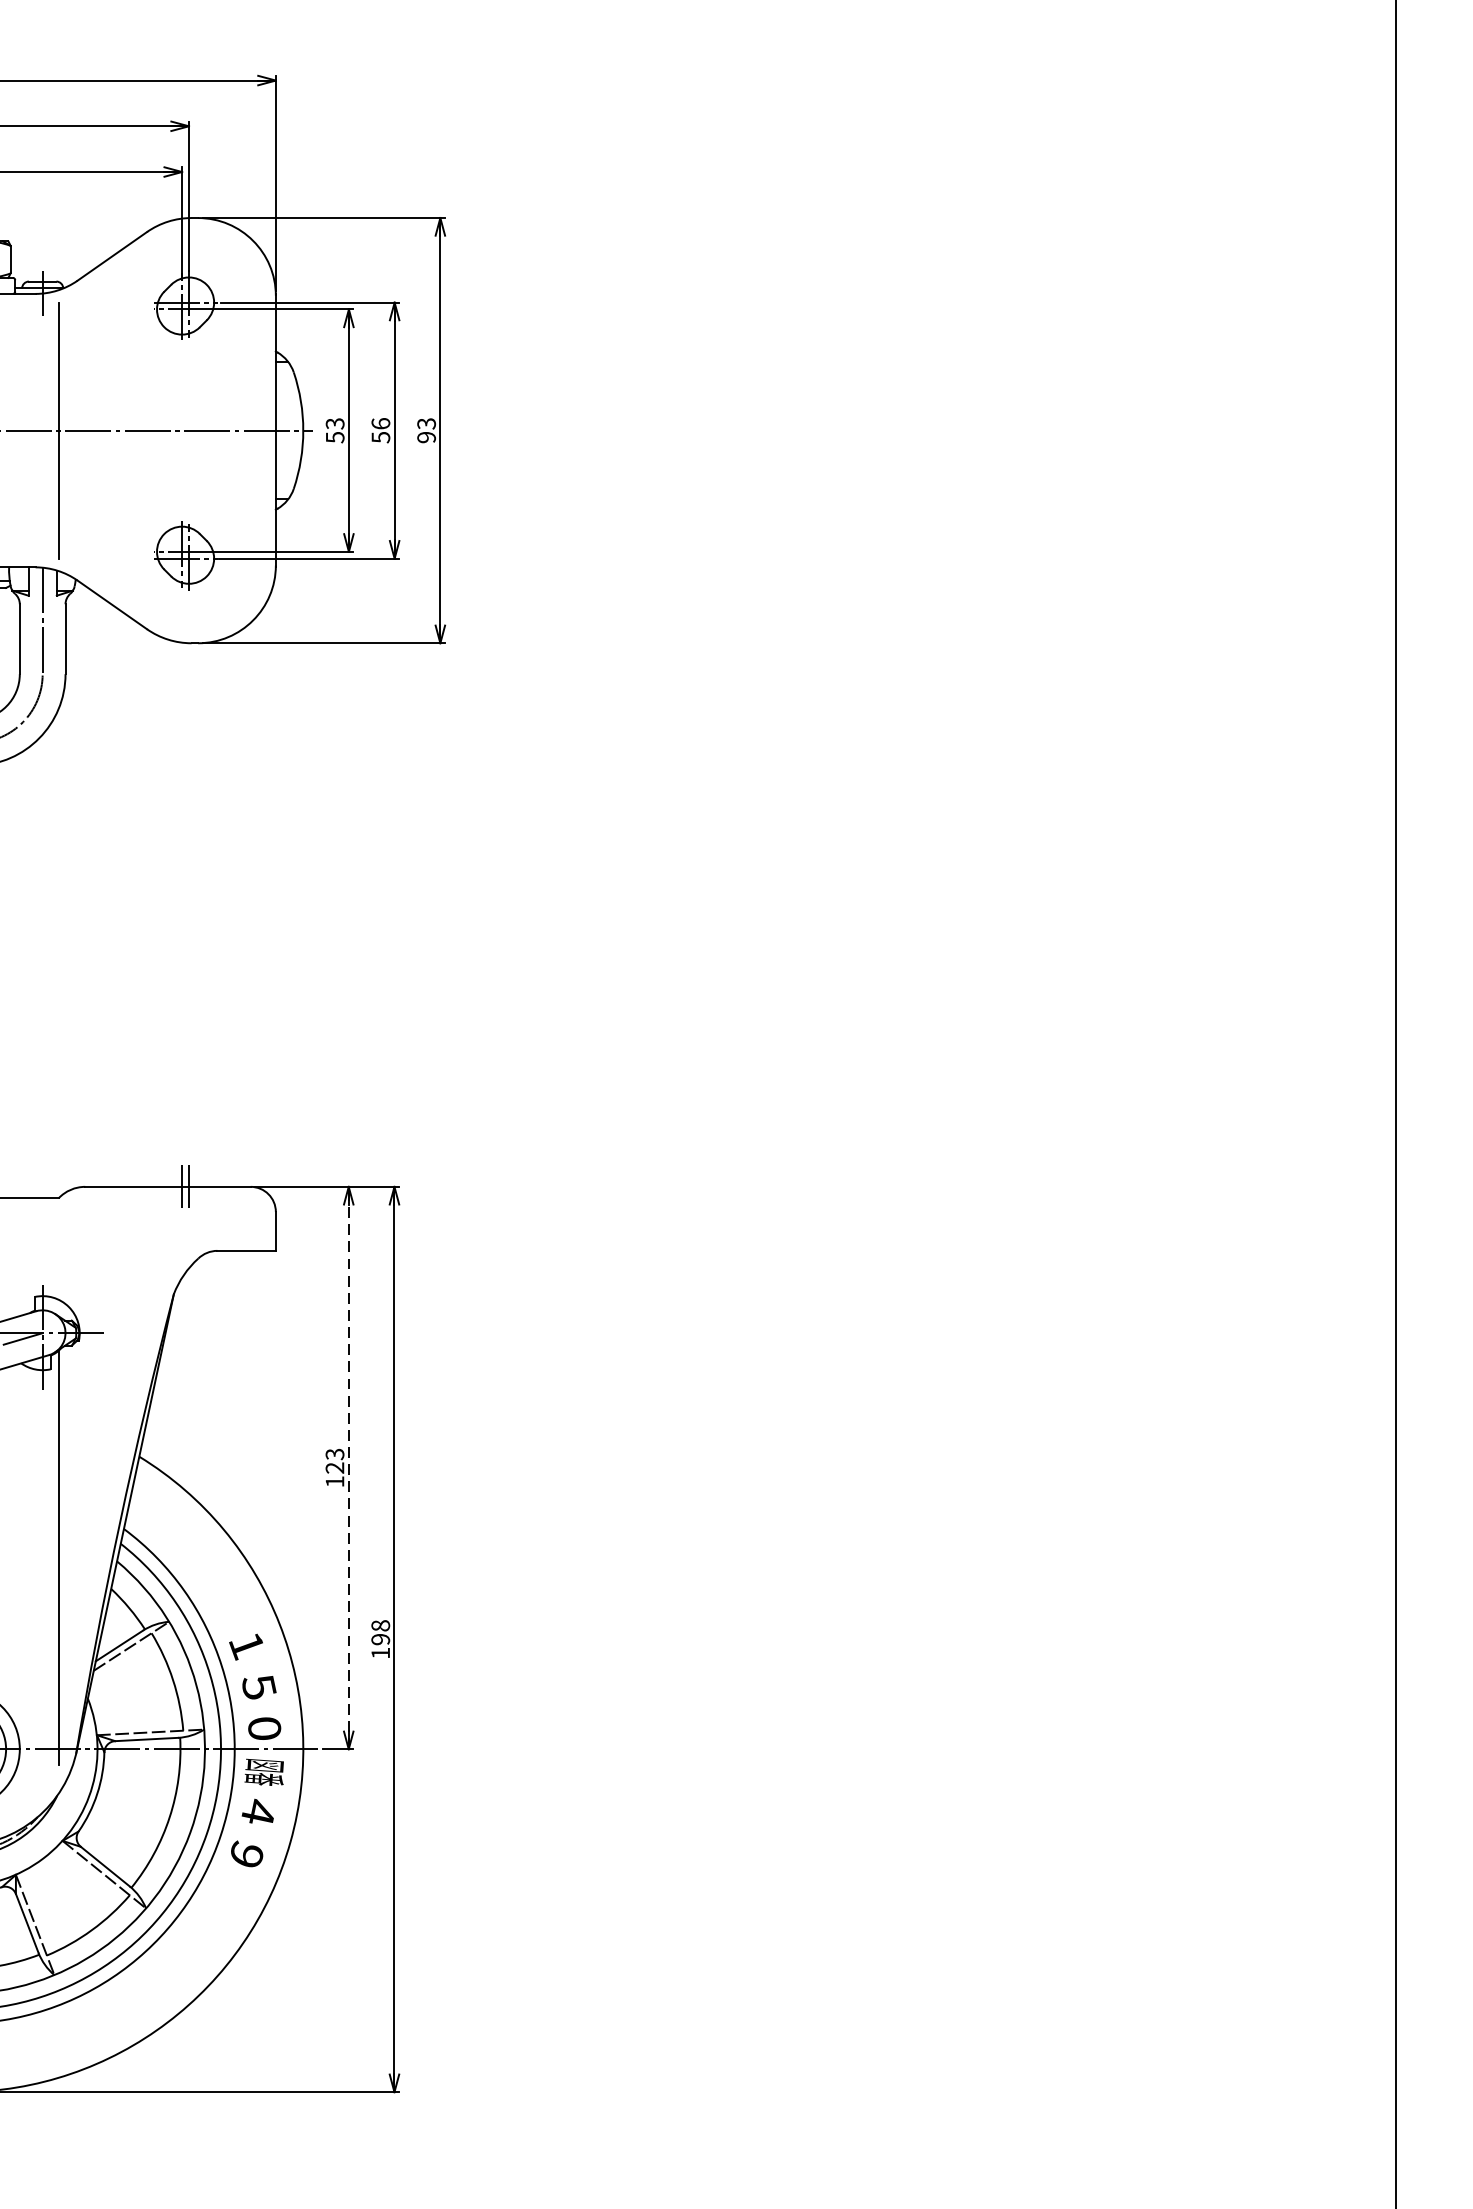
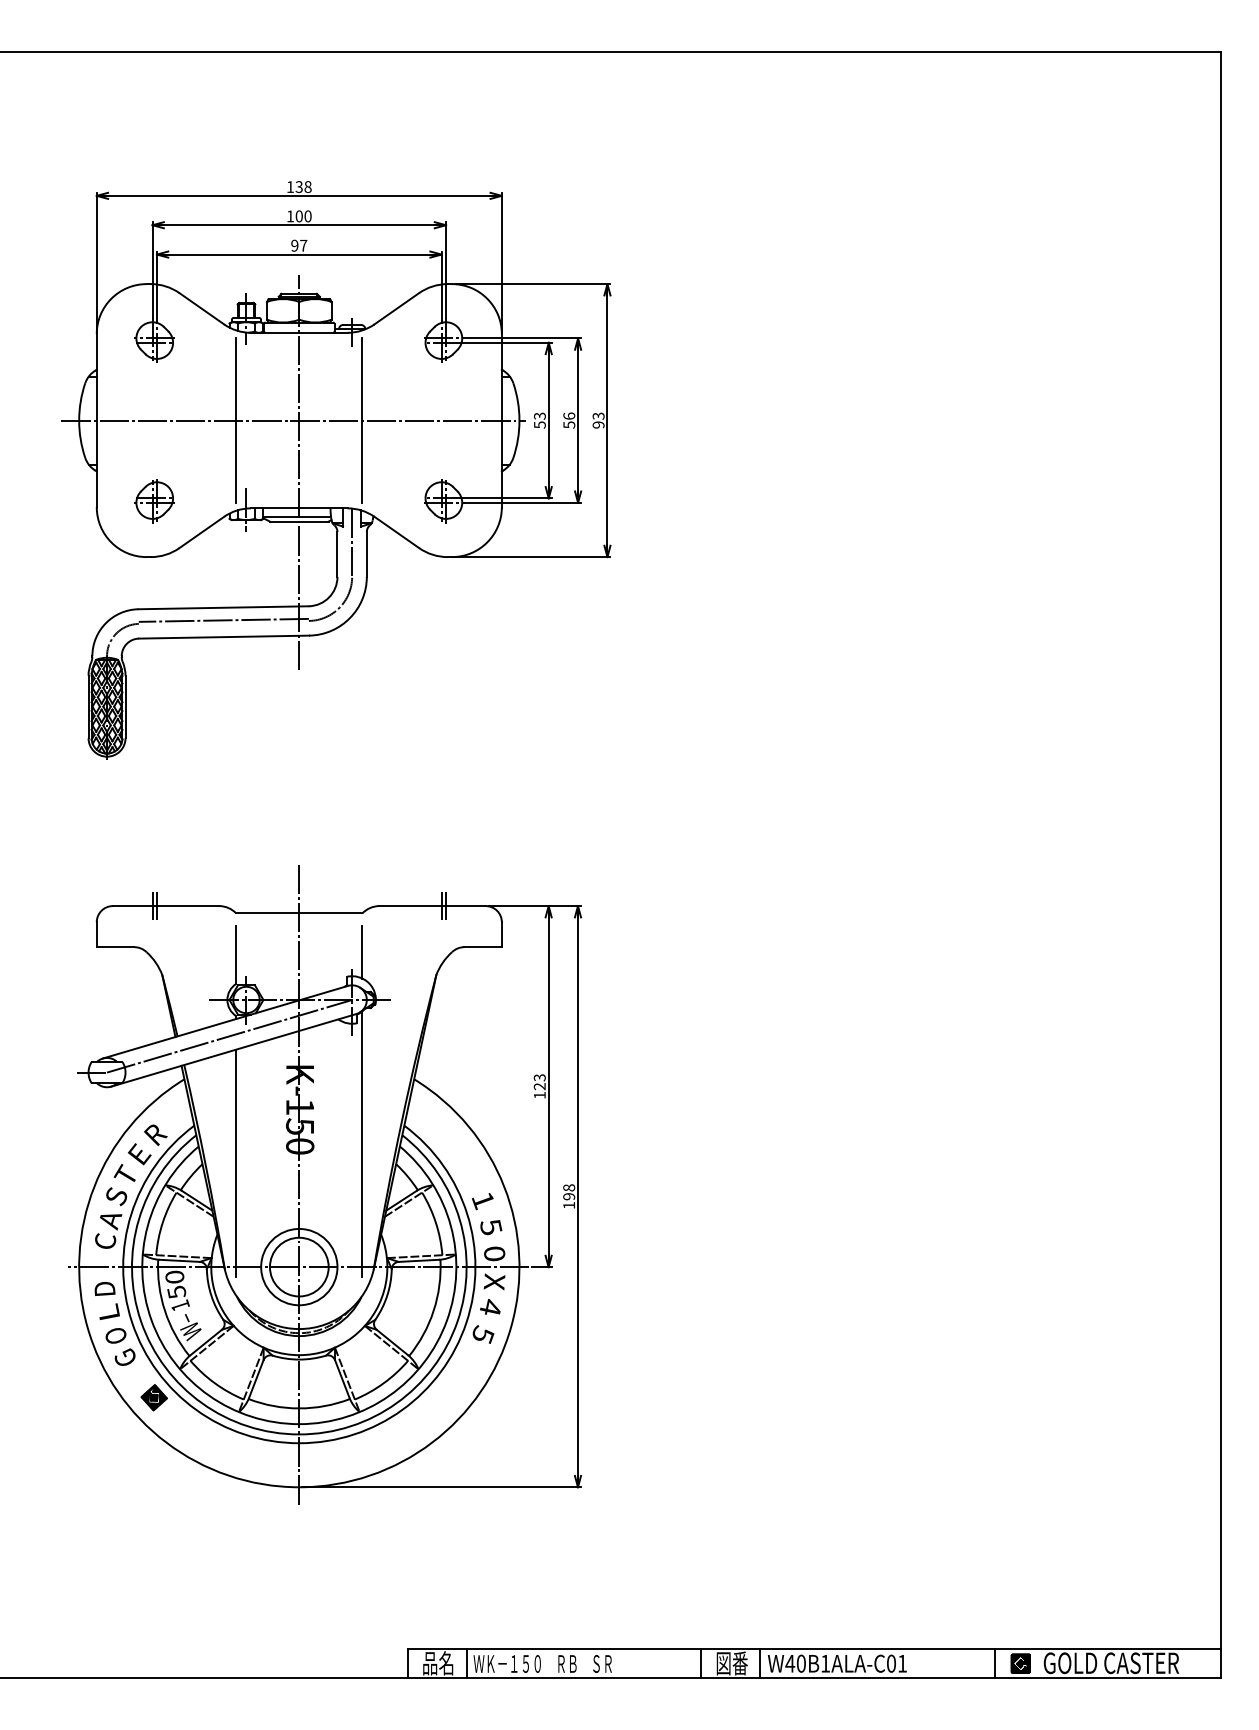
line: (58, 1259) -> (362, 952), added
line: (348, 1467) -> (548, 1086), dashed -> solid
text: (262, 1771) -> (493, 1281), 図番 -> X
text: (247, 1854) -> (483, 1334), 9 -> 5

